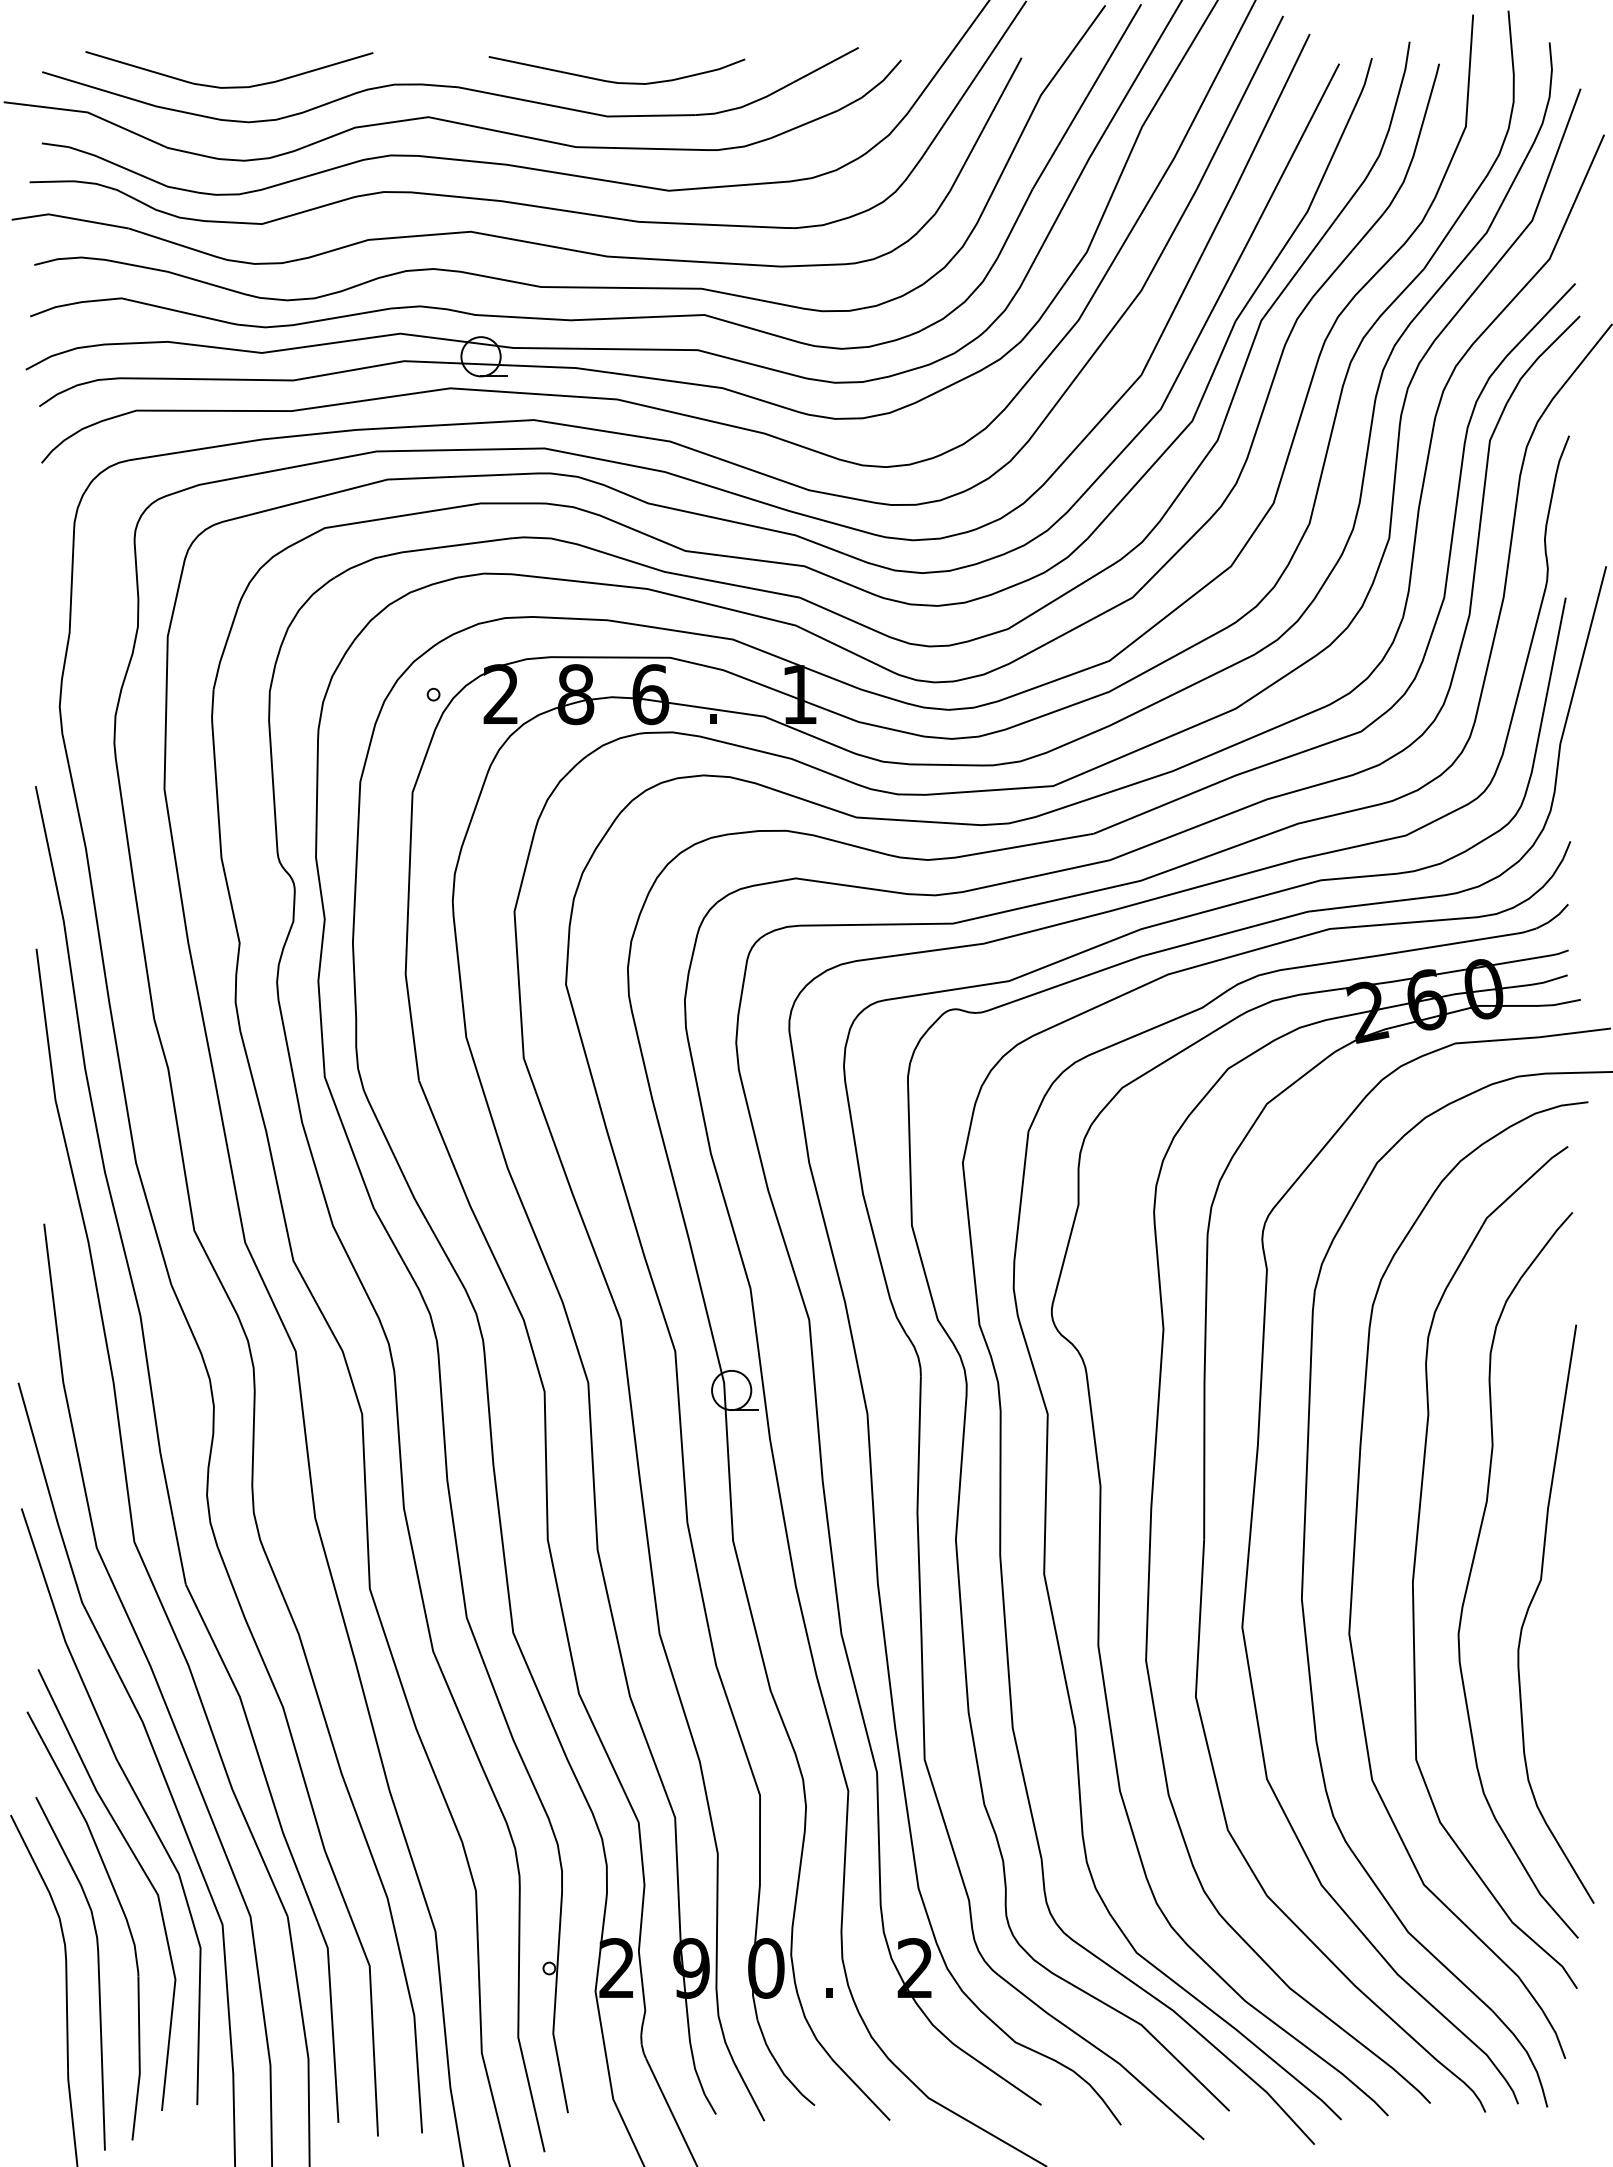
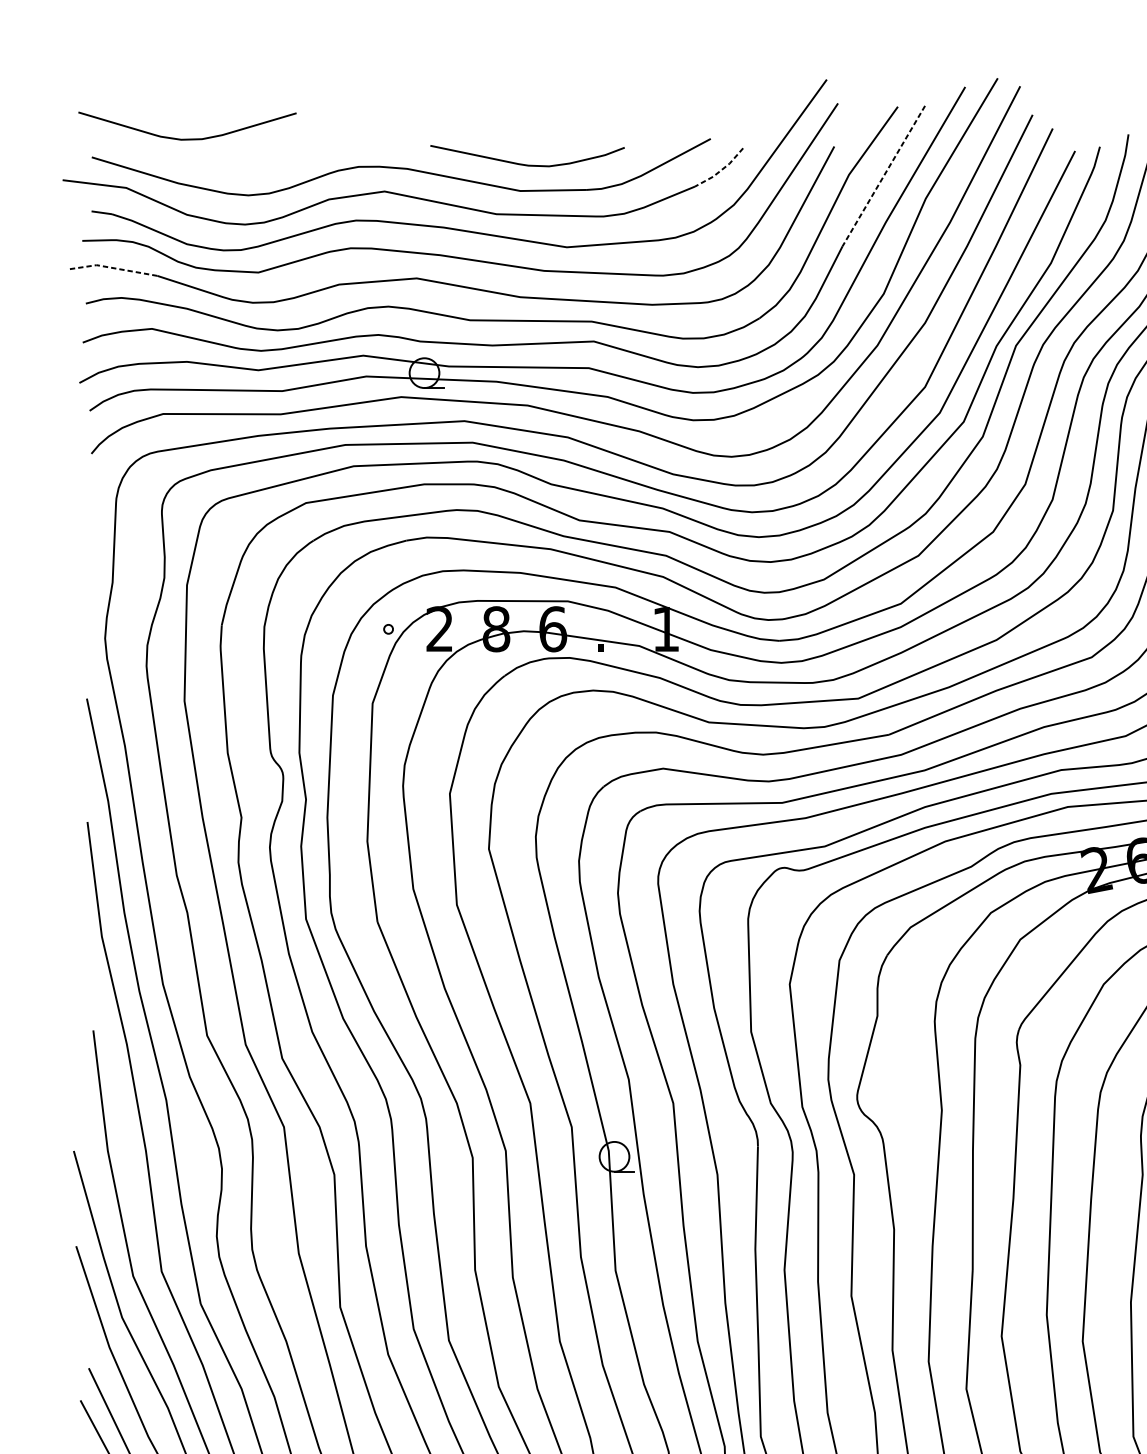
curve: (229, 86) -> (187, 138), moved
line: (872, 89) -> (721, 170), solid -> dashed
line: (1086, 97) -> (883, 176), solid -> dashed
line: (69, 217) -> (112, 267), solid -> dashed

